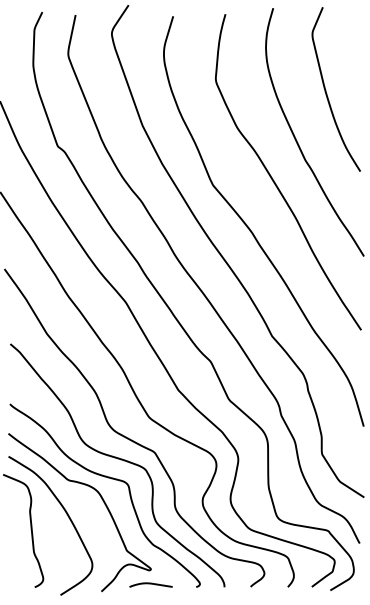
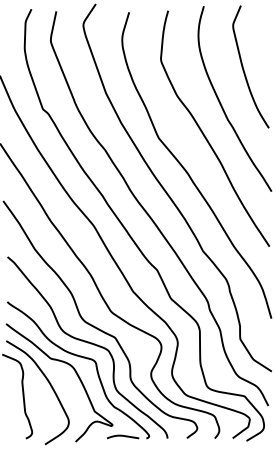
curve: (150, 584) -> (122, 436), moved

